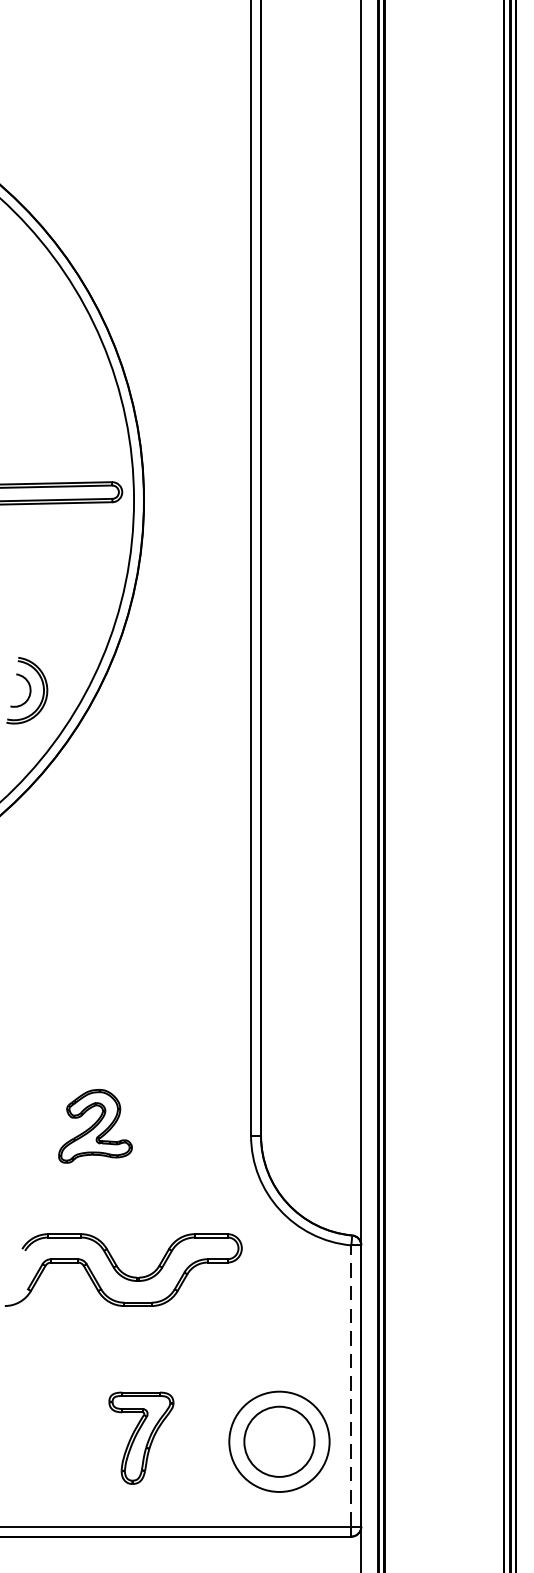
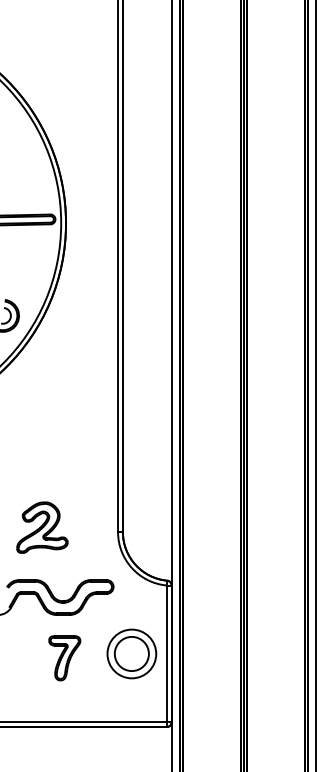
part: (95, 1126) -> (42, 527), size x1.43
line: (350, 1385) -> (166, 653), dashed -> solid
part: (140, 1438) -> (64, 658), moved
part: (278, 1440) -> (131, 653), moved

